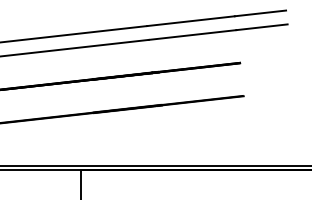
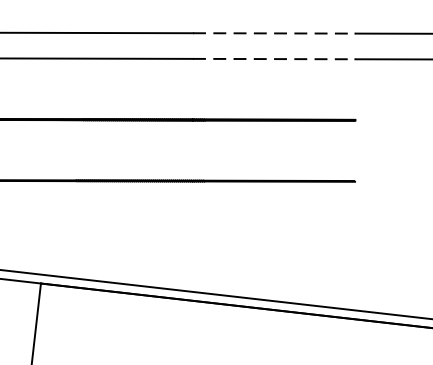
line: (191, 21) -> (275, 34), solid -> dashed
line: (193, 34) -> (276, 58), solid -> dashed

